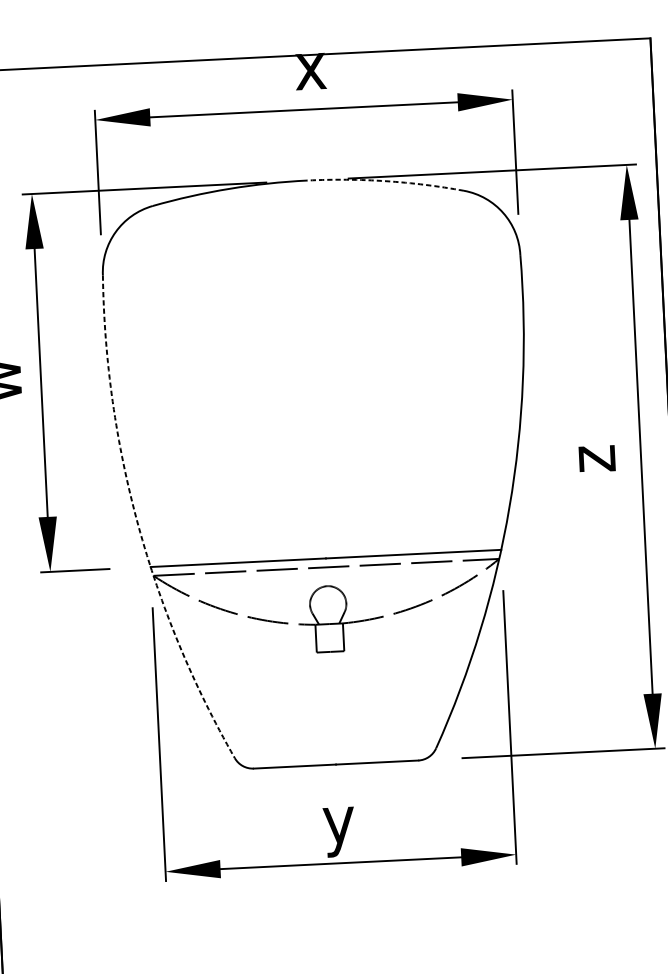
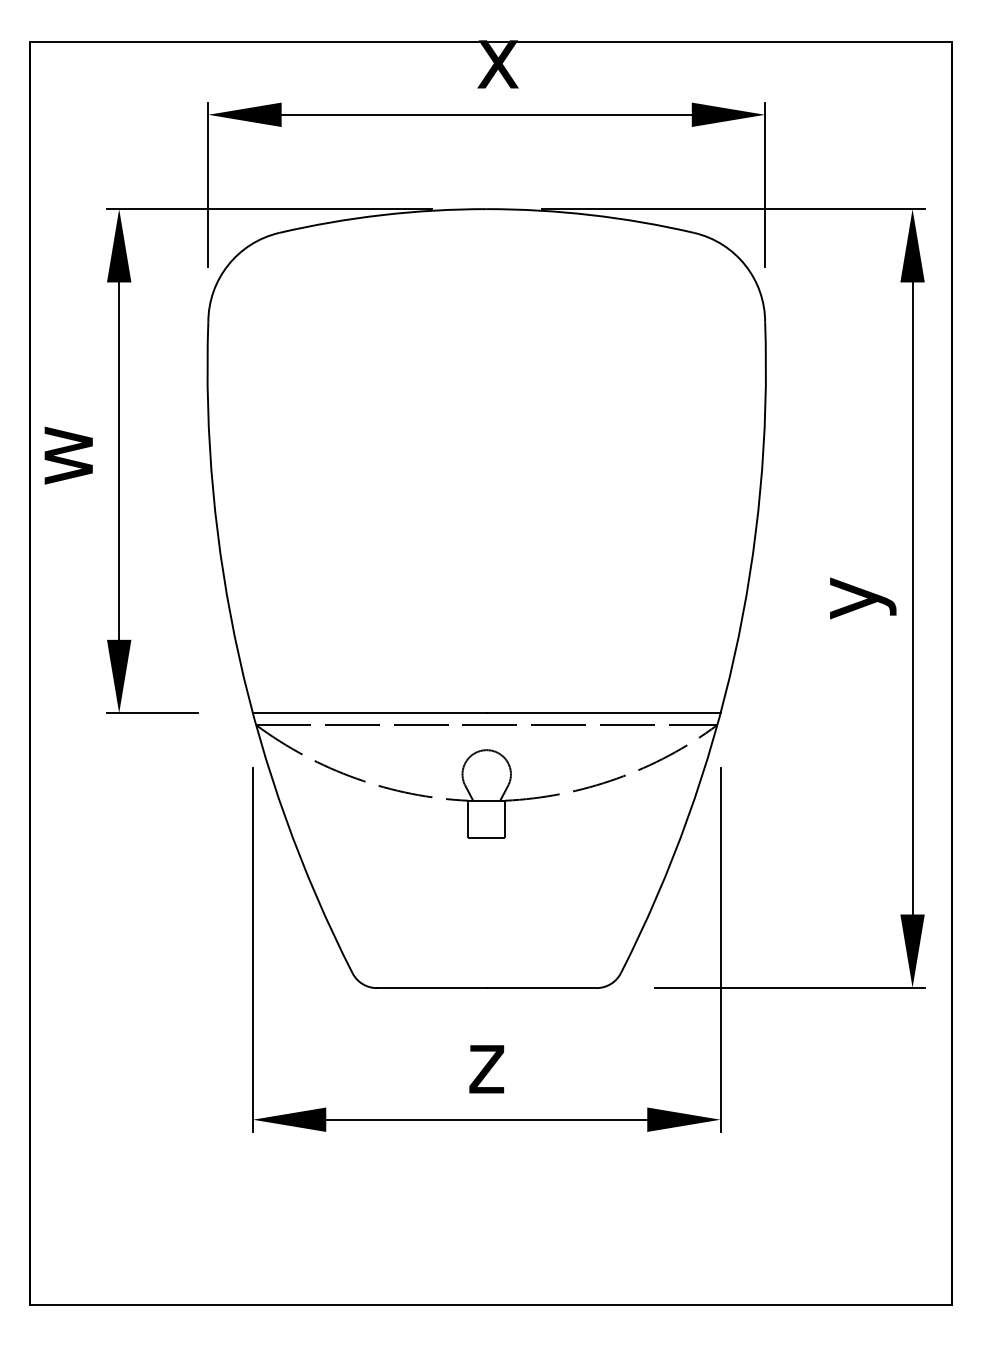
arc: (386, 181) -> (591, 215), dashed -> solid
text: (604, 458) -> (863, 598), z -> y
arc: (138, 525) -> (239, 656), dashed -> solid
text: (339, 832) -> (486, 1078), y -> z

